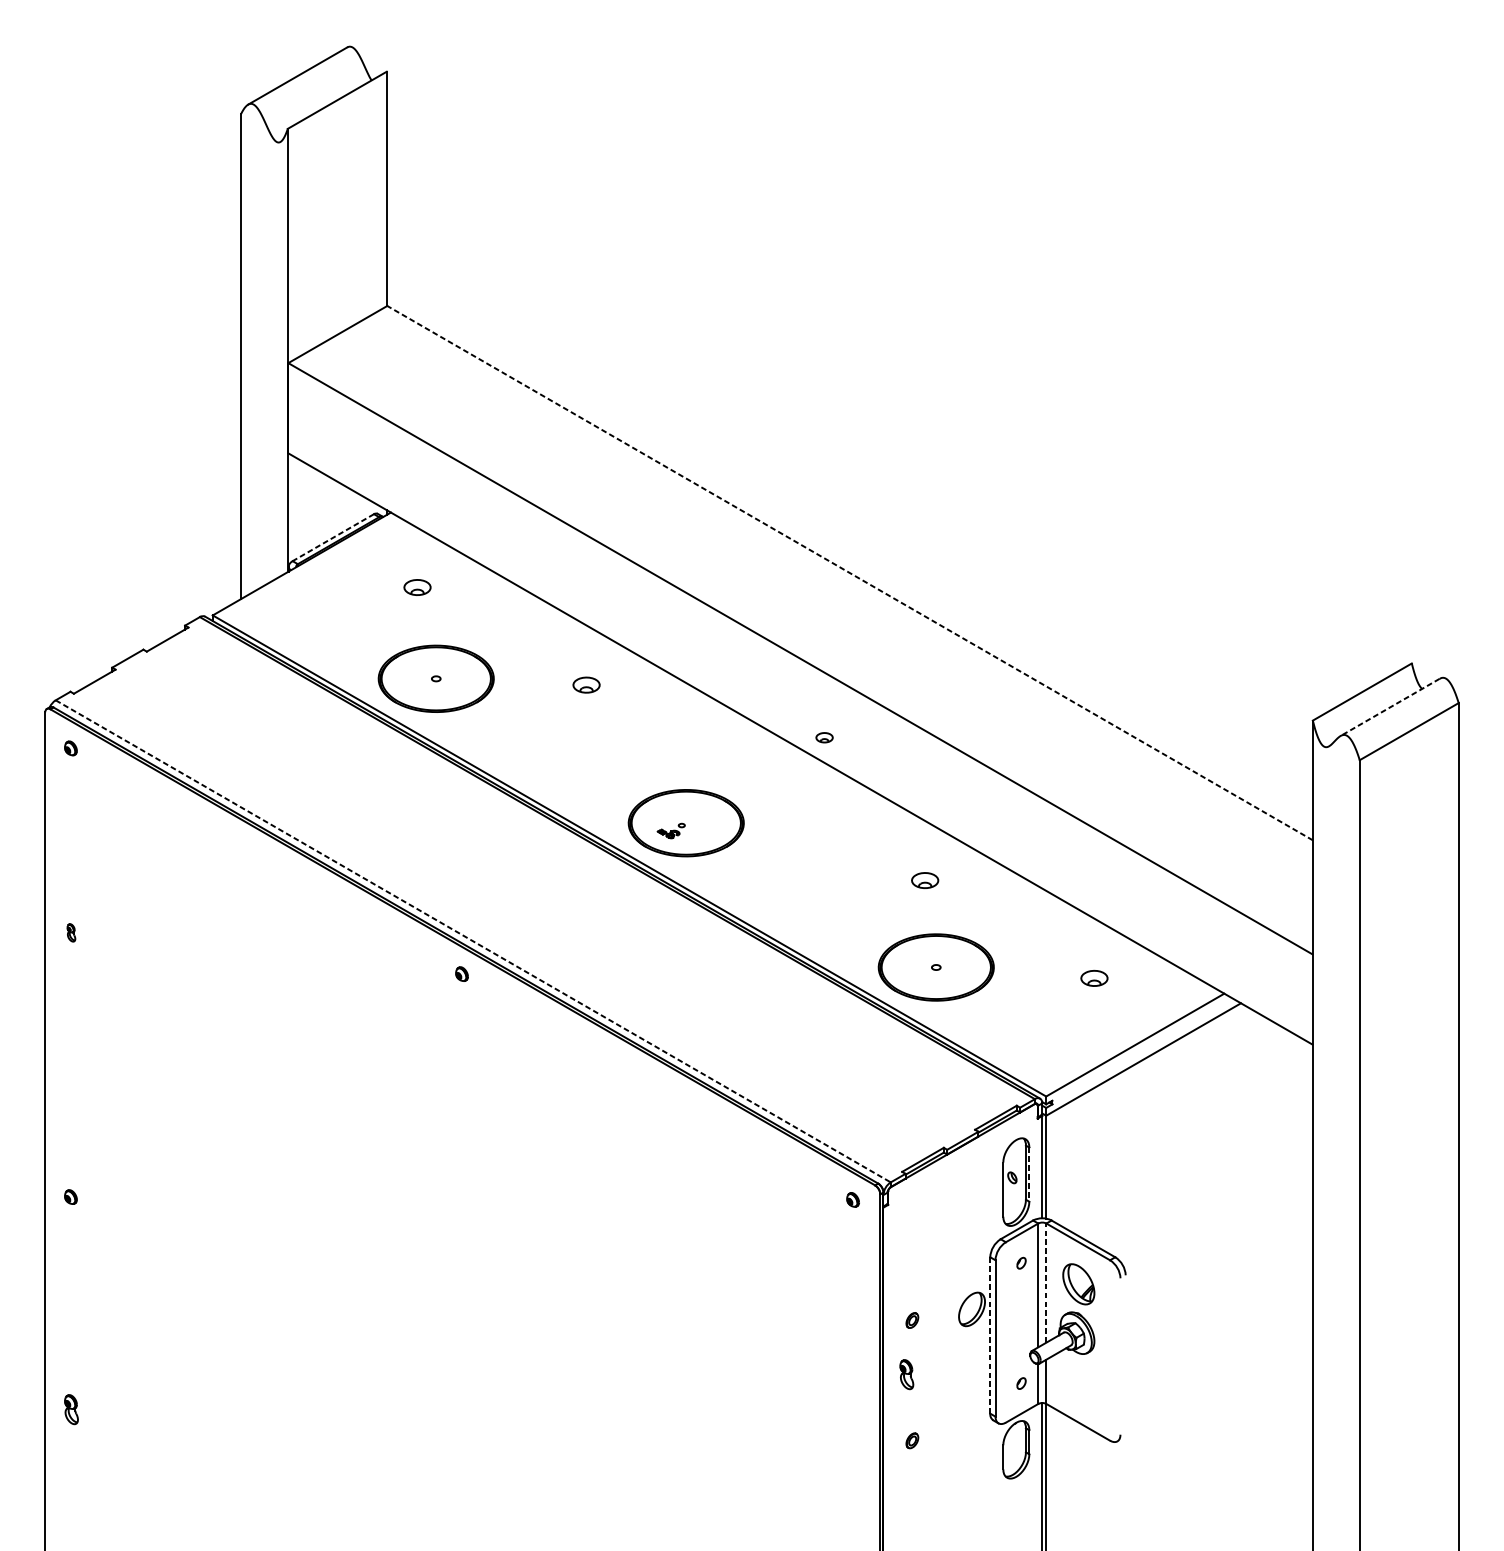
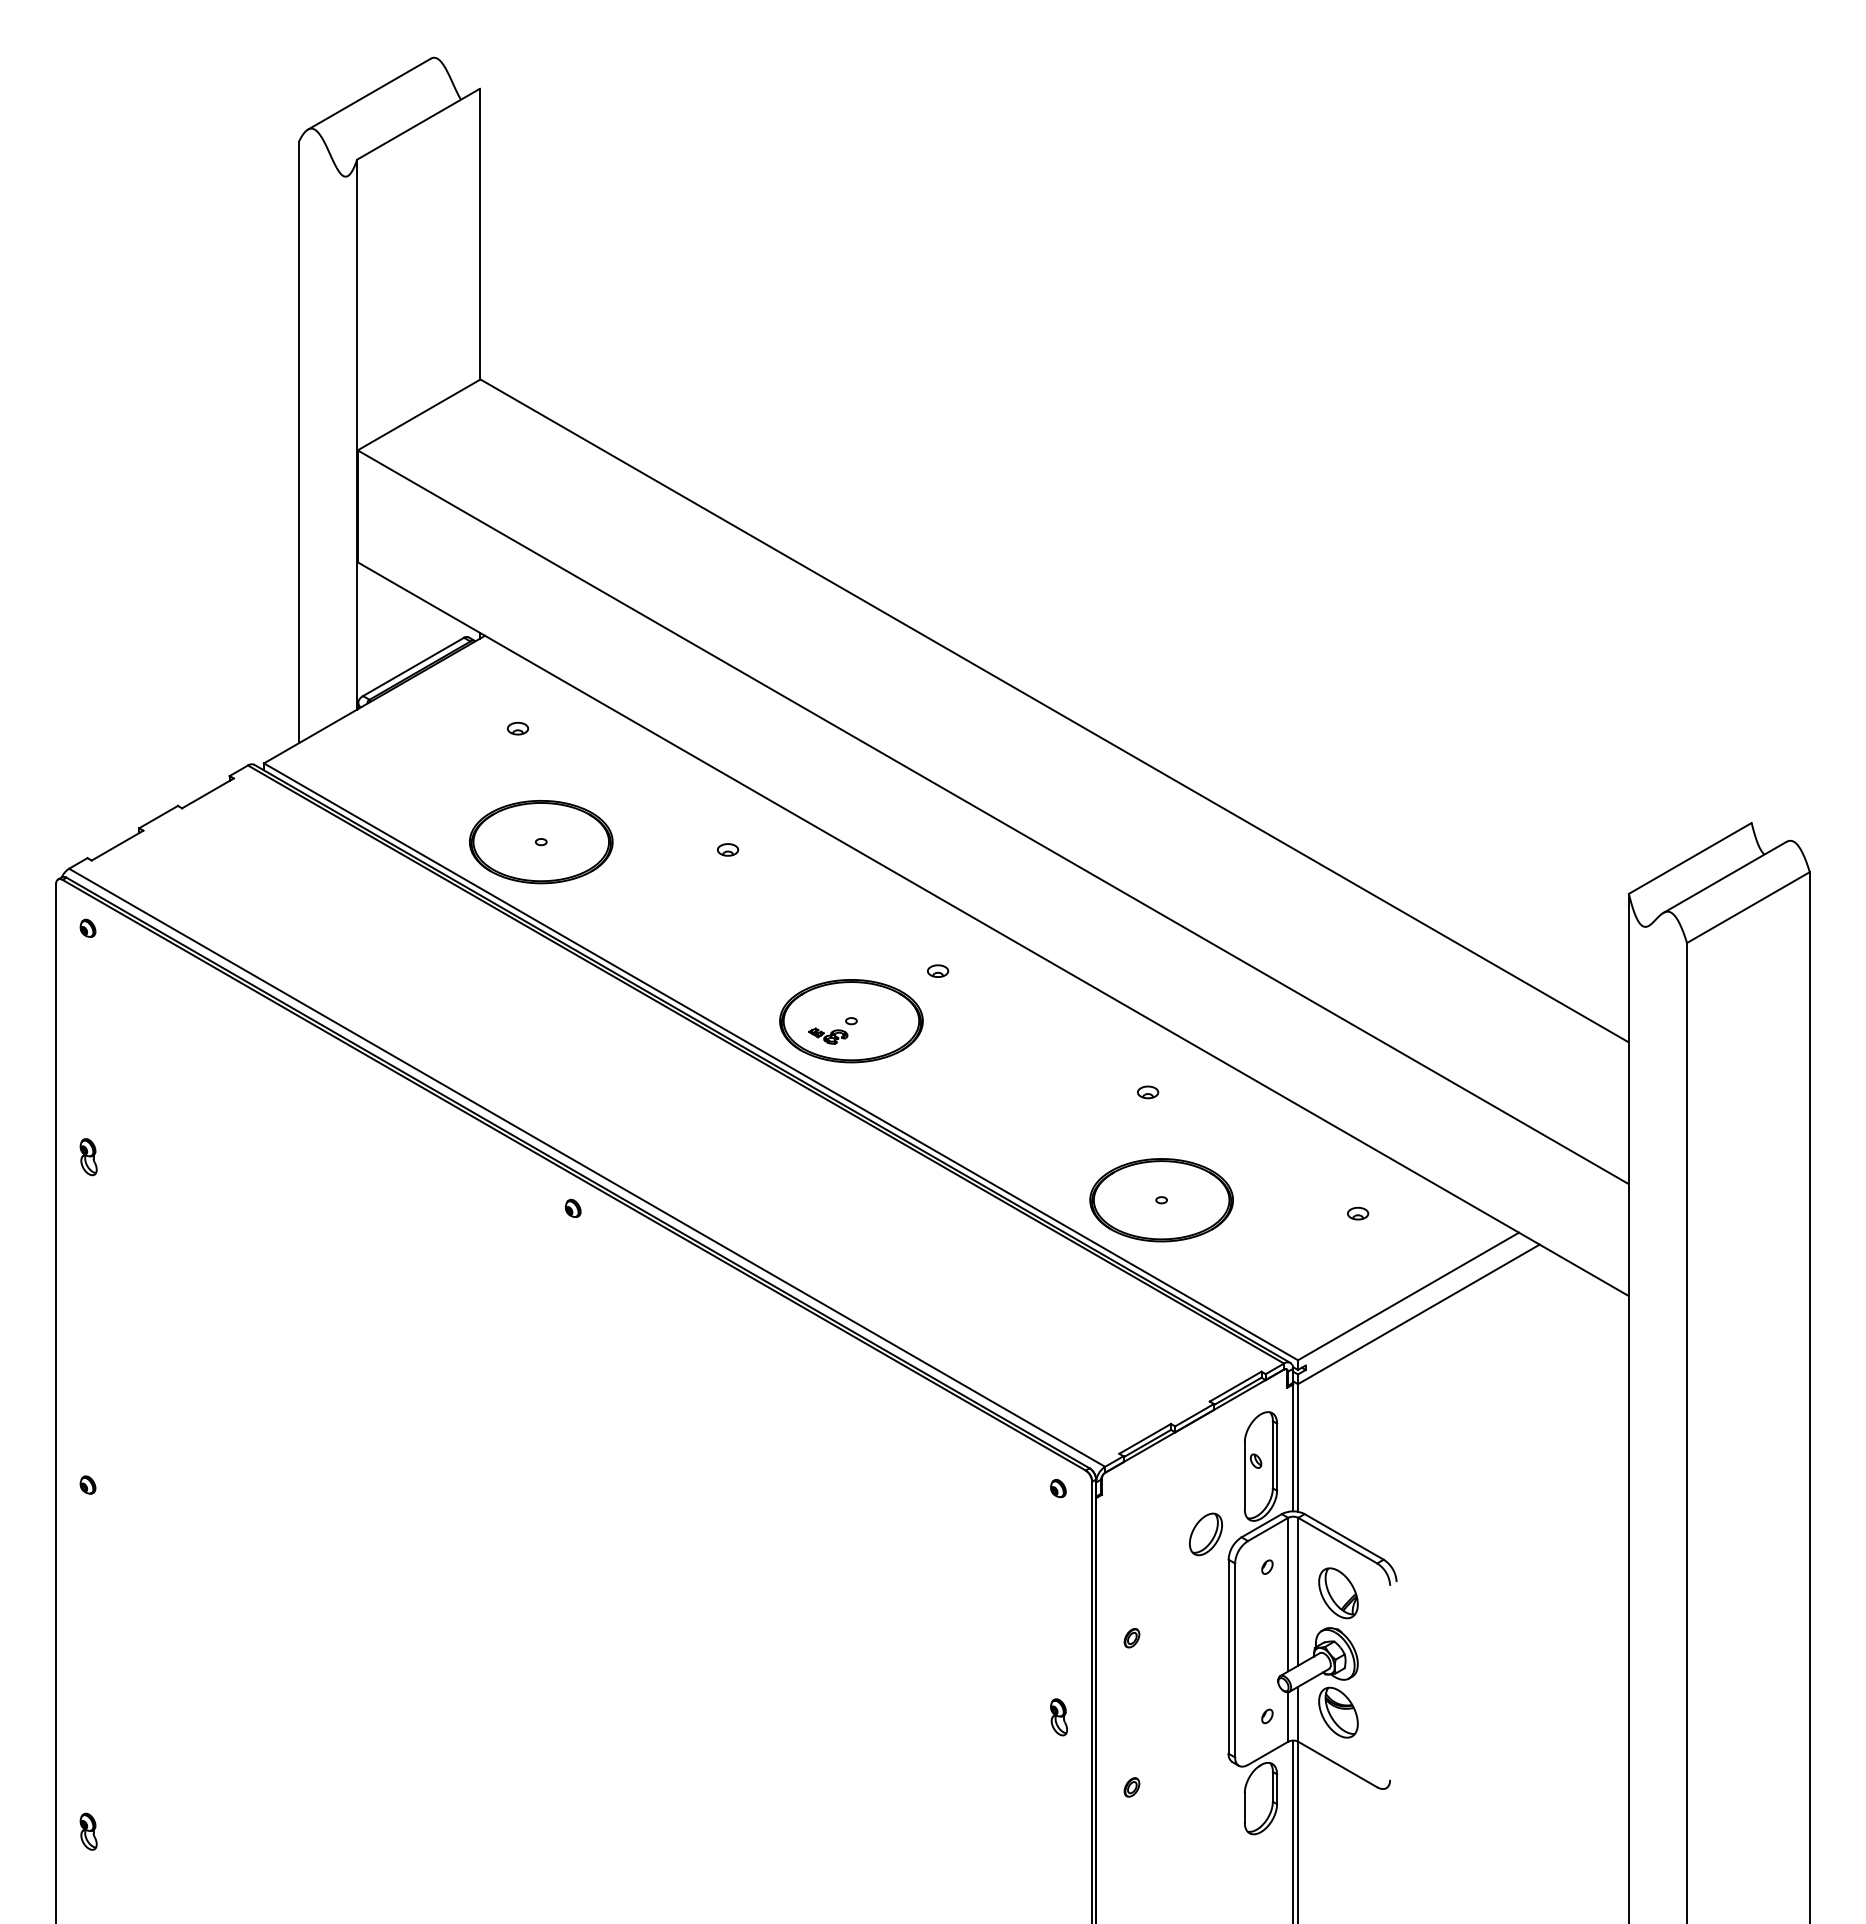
line: (333, 538) -> (413, 667), dashed -> solid
line: (849, 572) -> (1054, 710), dashed -> solid
part: (417, 587) -> (517, 728), size x0.62
part: (587, 684) -> (728, 849), size x0.62
line: (1389, 707) -> (1724, 877), dashed -> solid
part: (824, 737) -> (938, 970), moved
part: (670, 830) -> (832, 1030), size x1.43
part: (925, 880) -> (1148, 1092), size x0.62
part: (71, 933) -> (88, 1157), size x1.67
line: (473, 941) -> (587, 1168), dashed -> solid
part: (1094, 978) -> (1358, 1213), size x0.62
line: (1029, 1174) -> (1277, 1457), dashed -> solid
line: (1046, 1282) -> (1298, 1591), dashed -> solid
part: (971, 1309) -> (1205, 1534), moved
line: (990, 1336) -> (1228, 1657), dashed -> solid
part: (906, 1374) -> (1058, 1717), moved
part: (1078, 1380) -> (1338, 1712), added
part: (71, 1409) -> (88, 1831), moved

